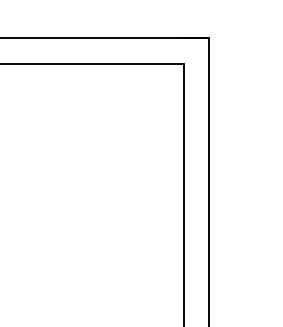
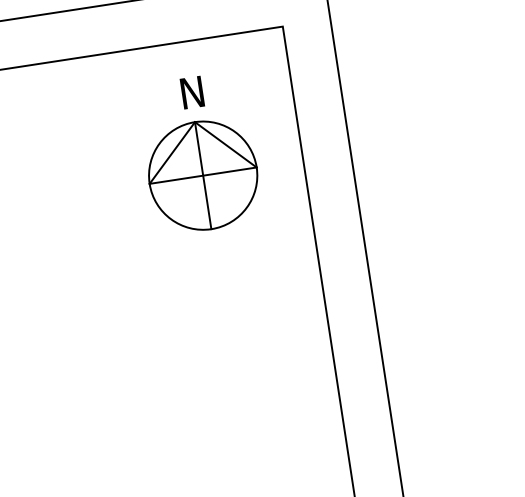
part: (129, 124) -> (200, 153), added

